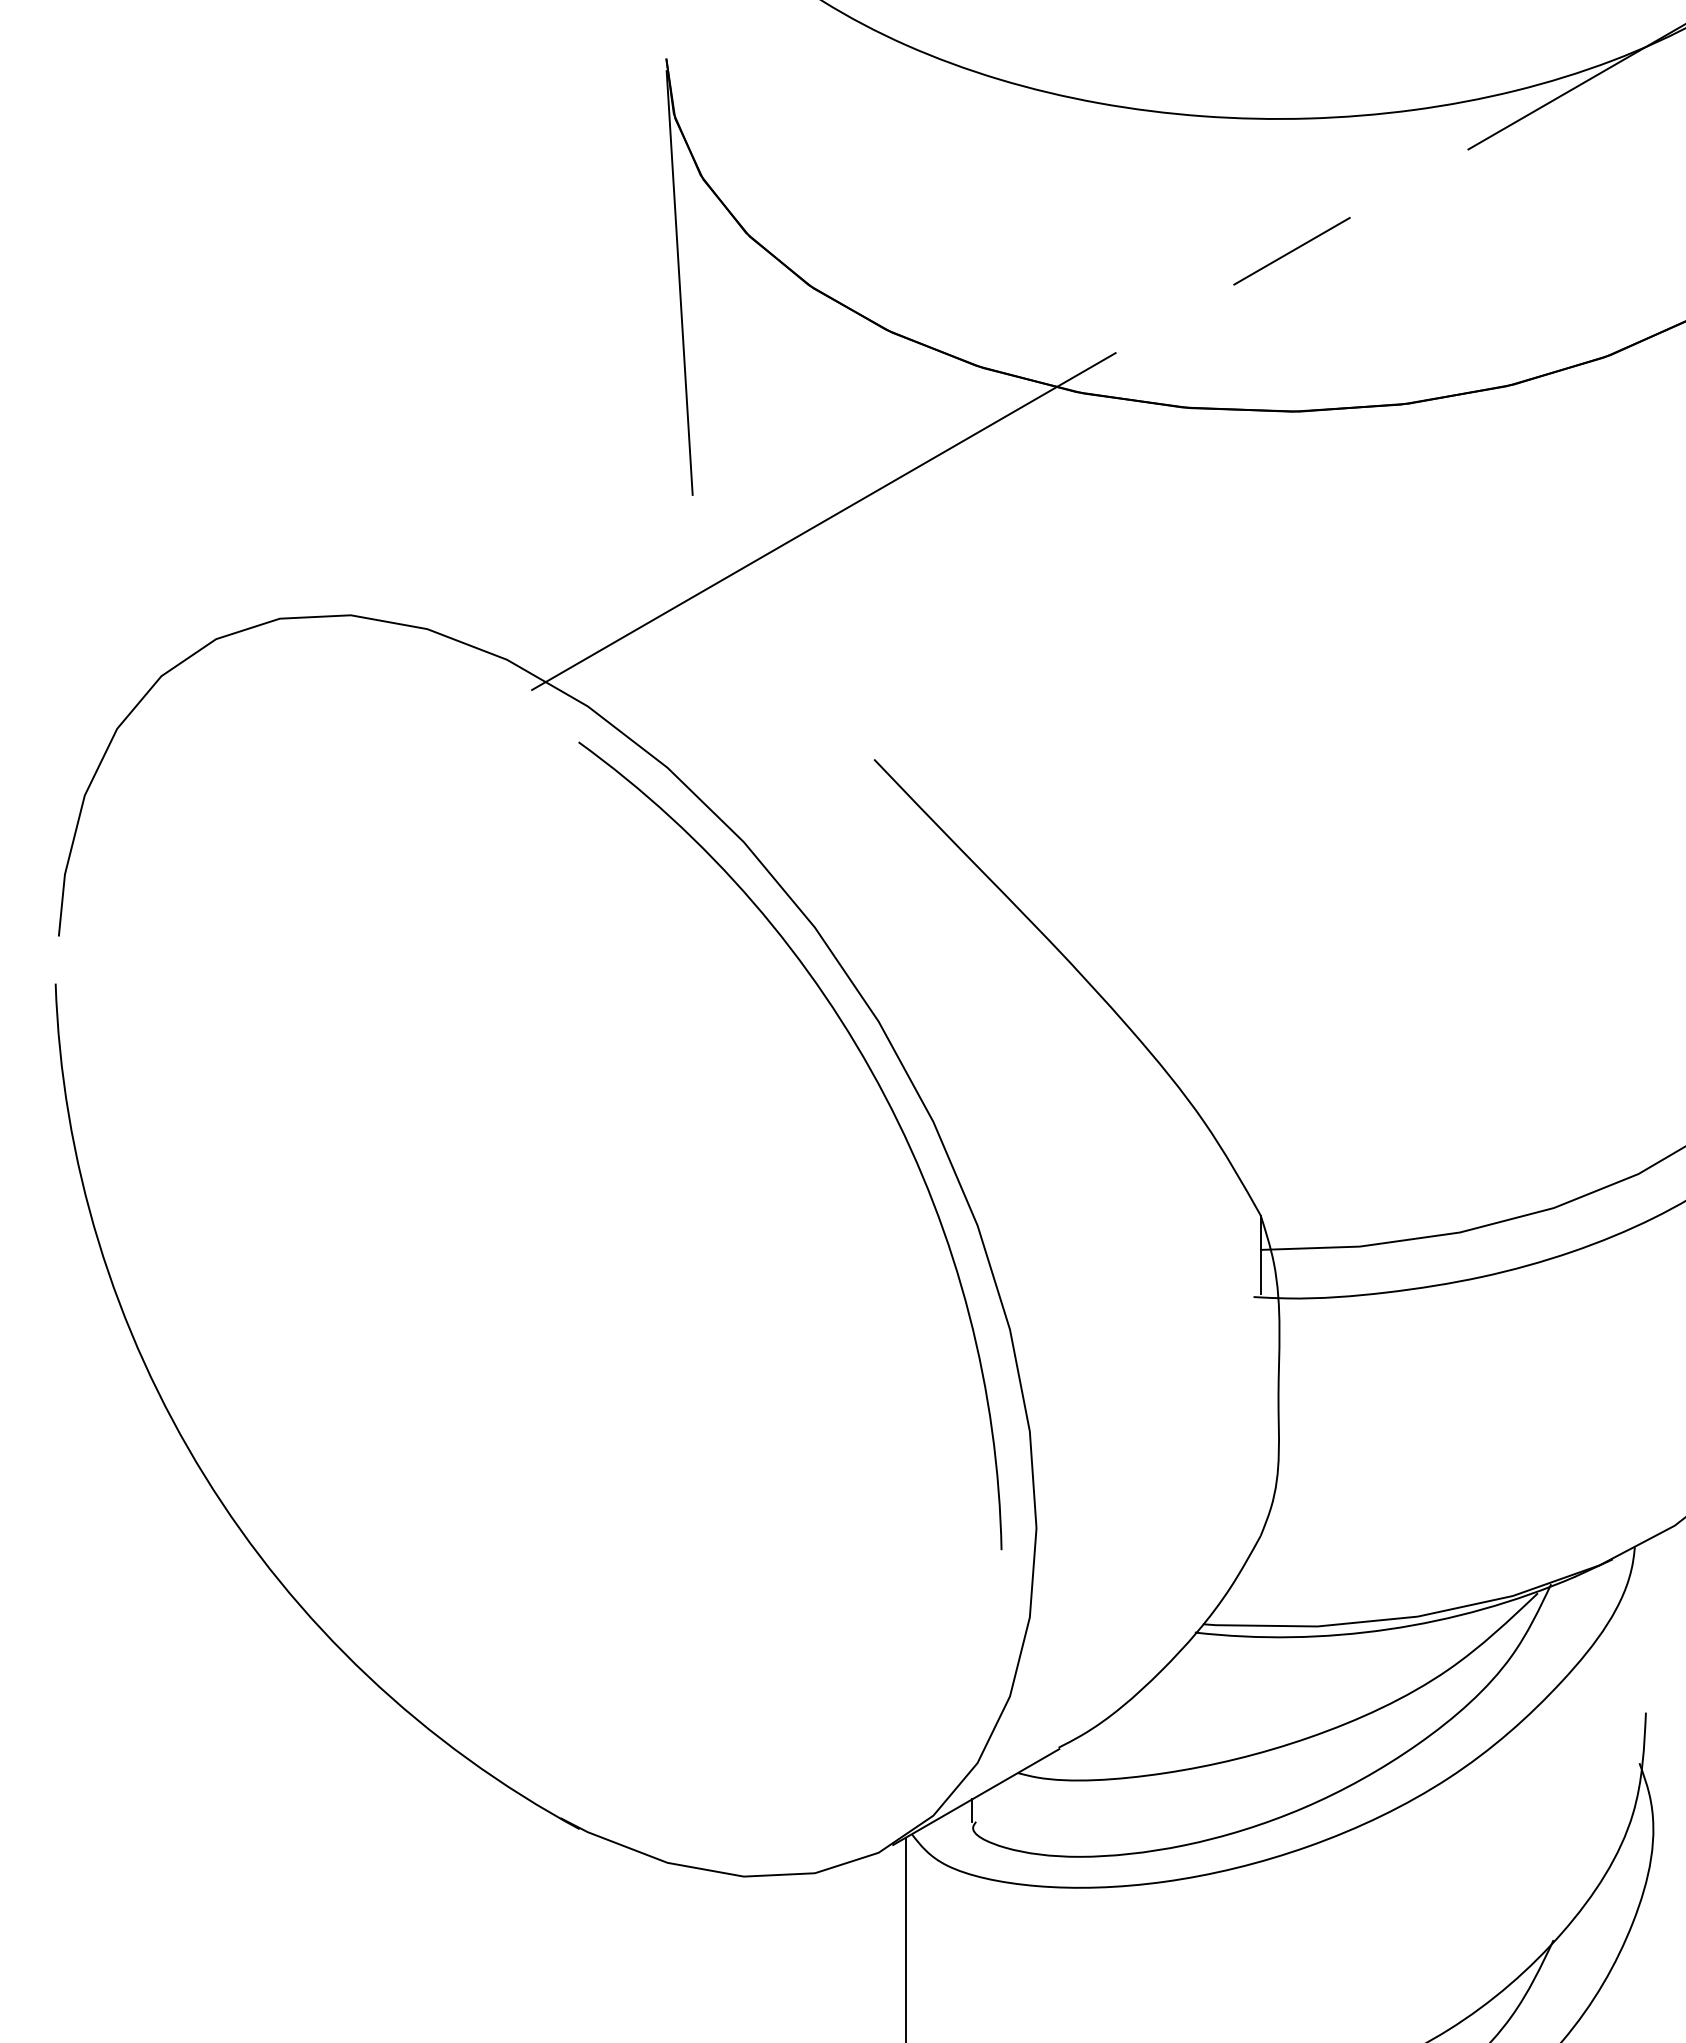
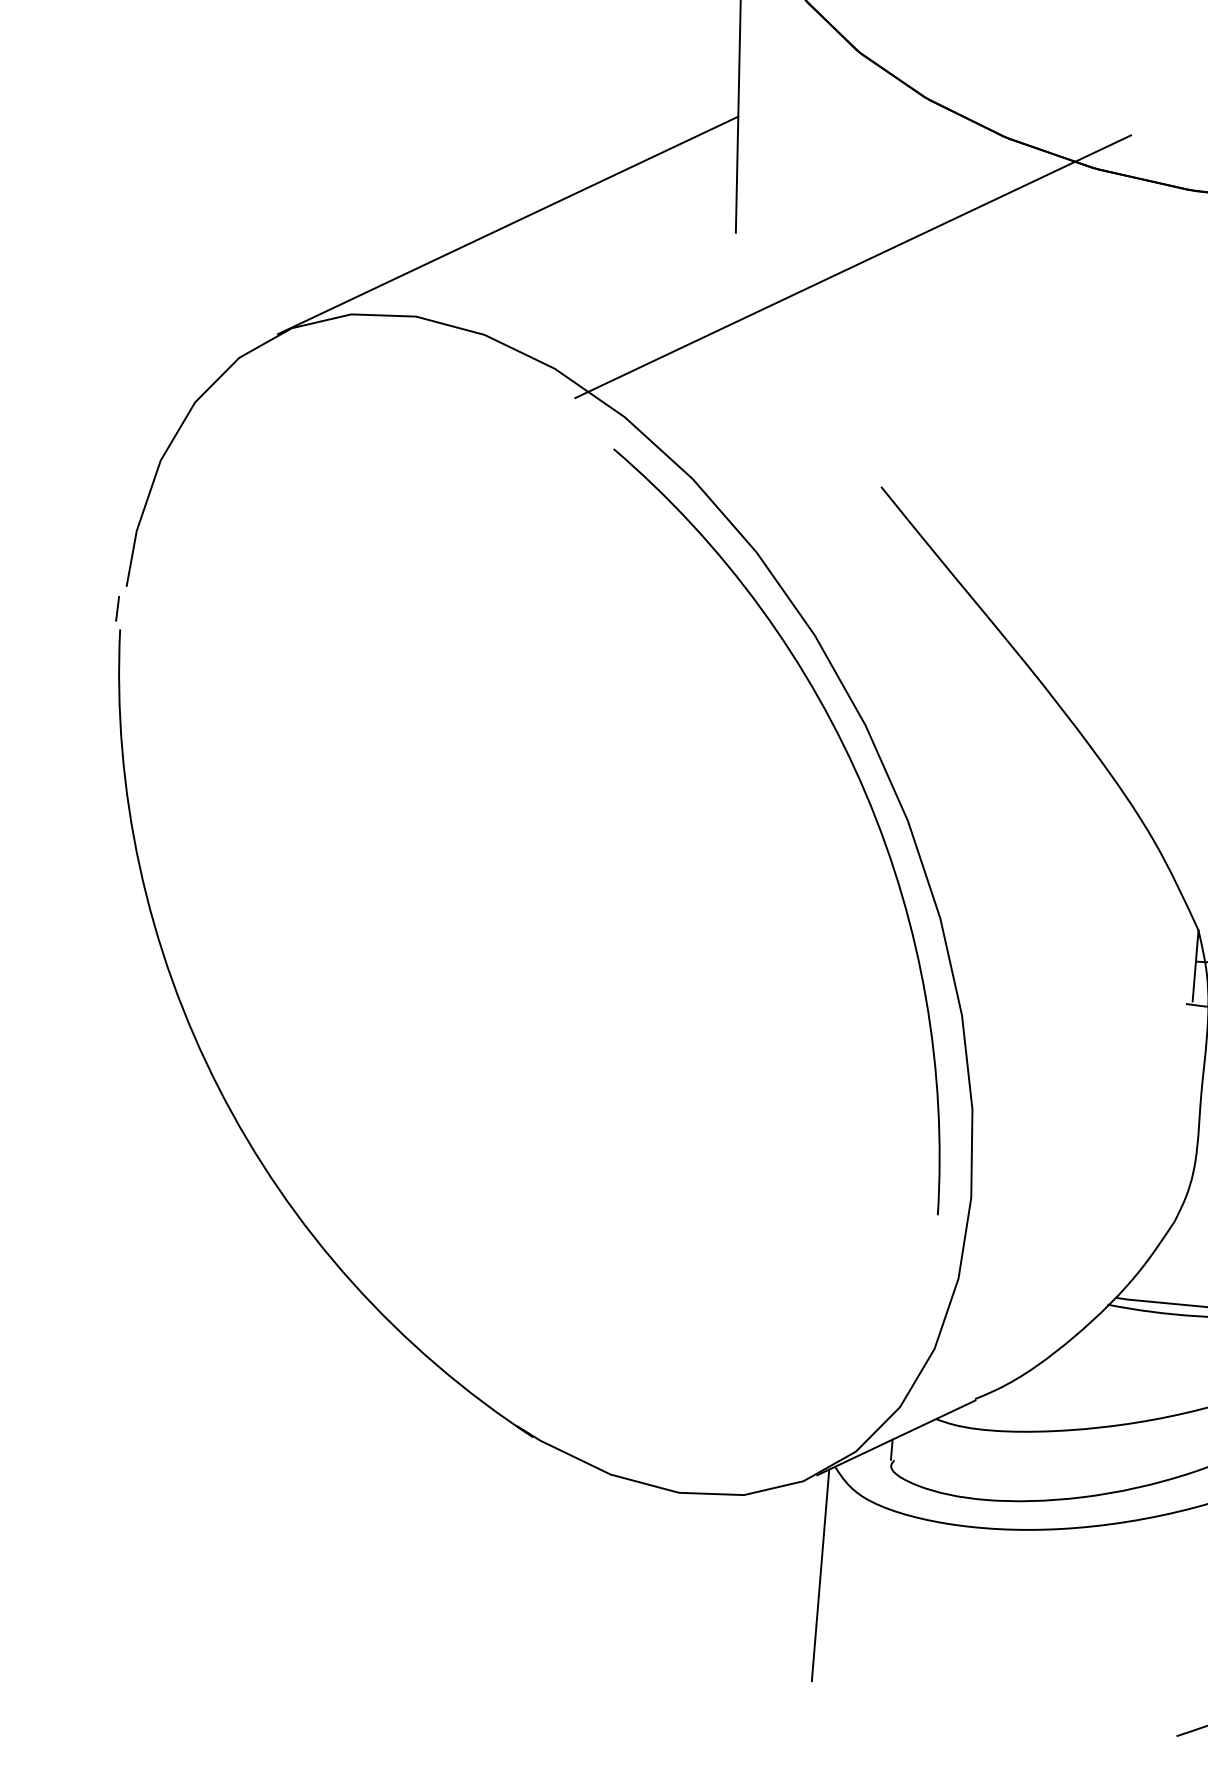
line: (442, 506) -> (507, 224), added
line: (50, 961) -> (117, 608), added

